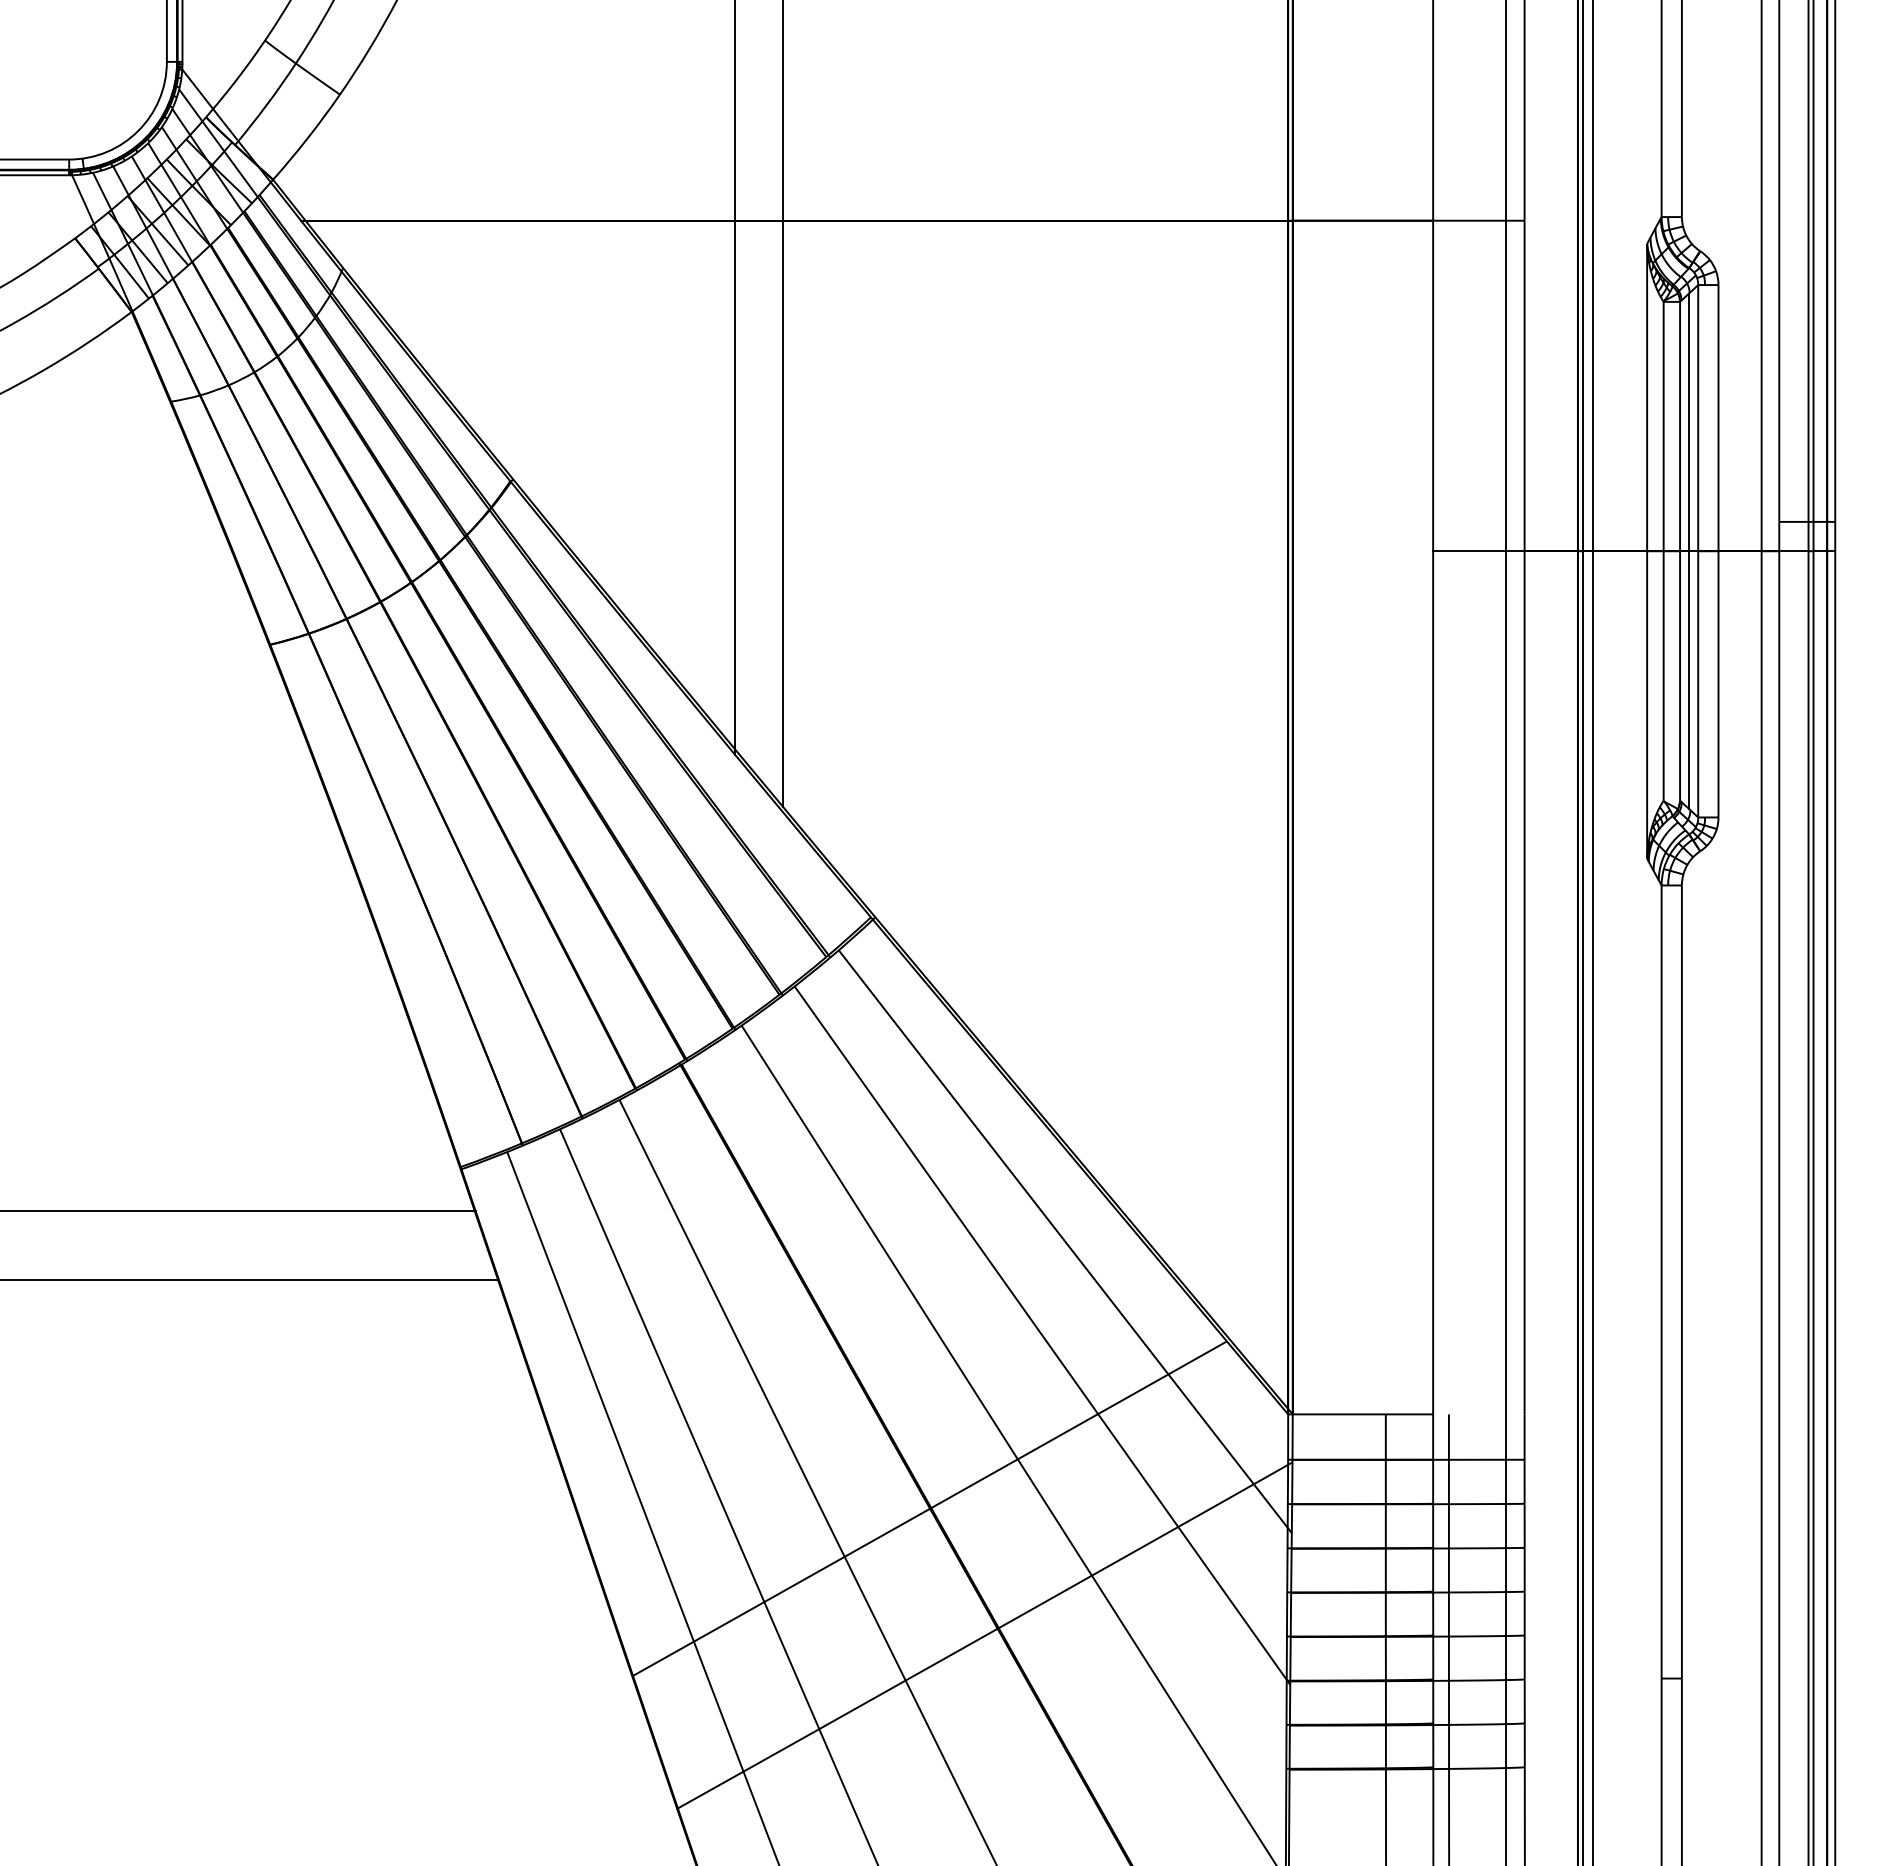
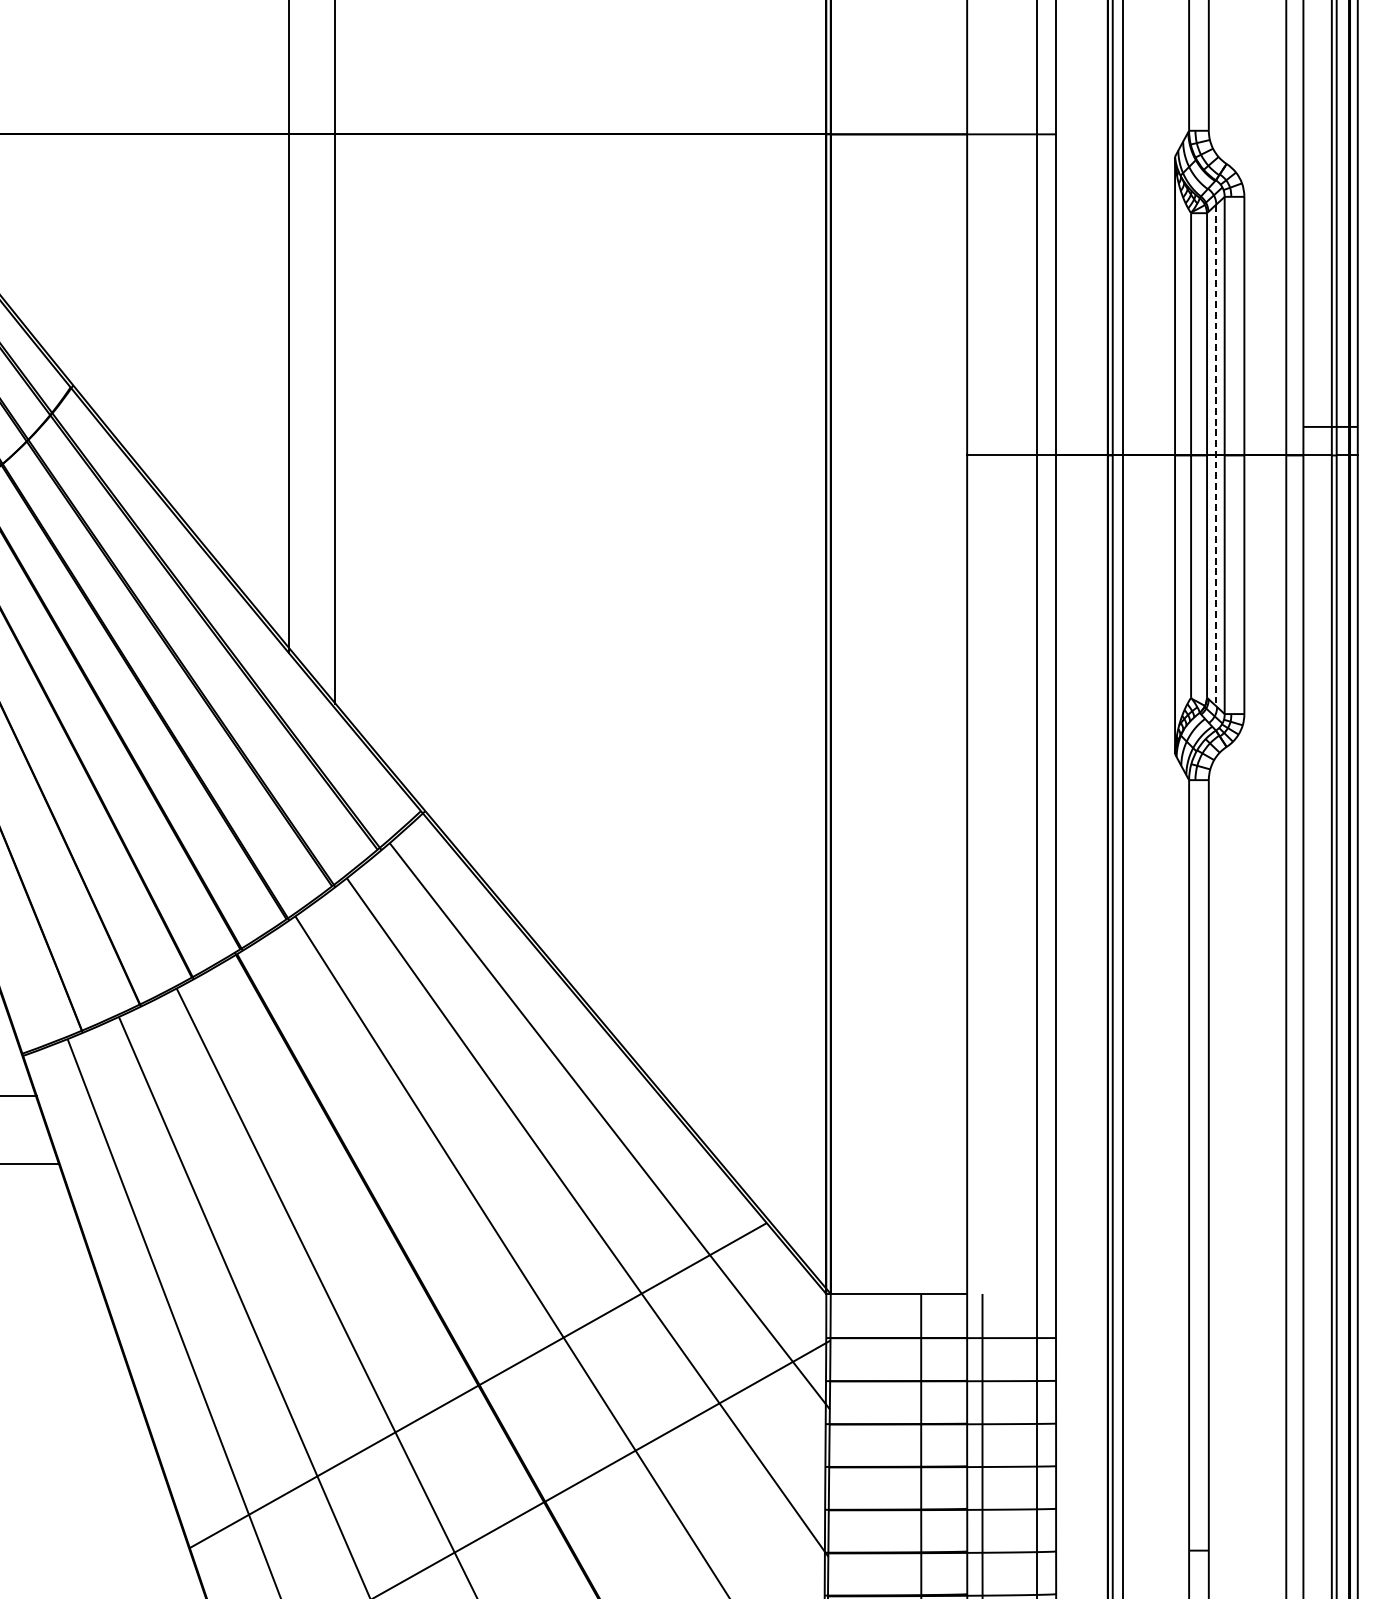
line: (1689, 551) -> (1216, 455), solid -> dashed

